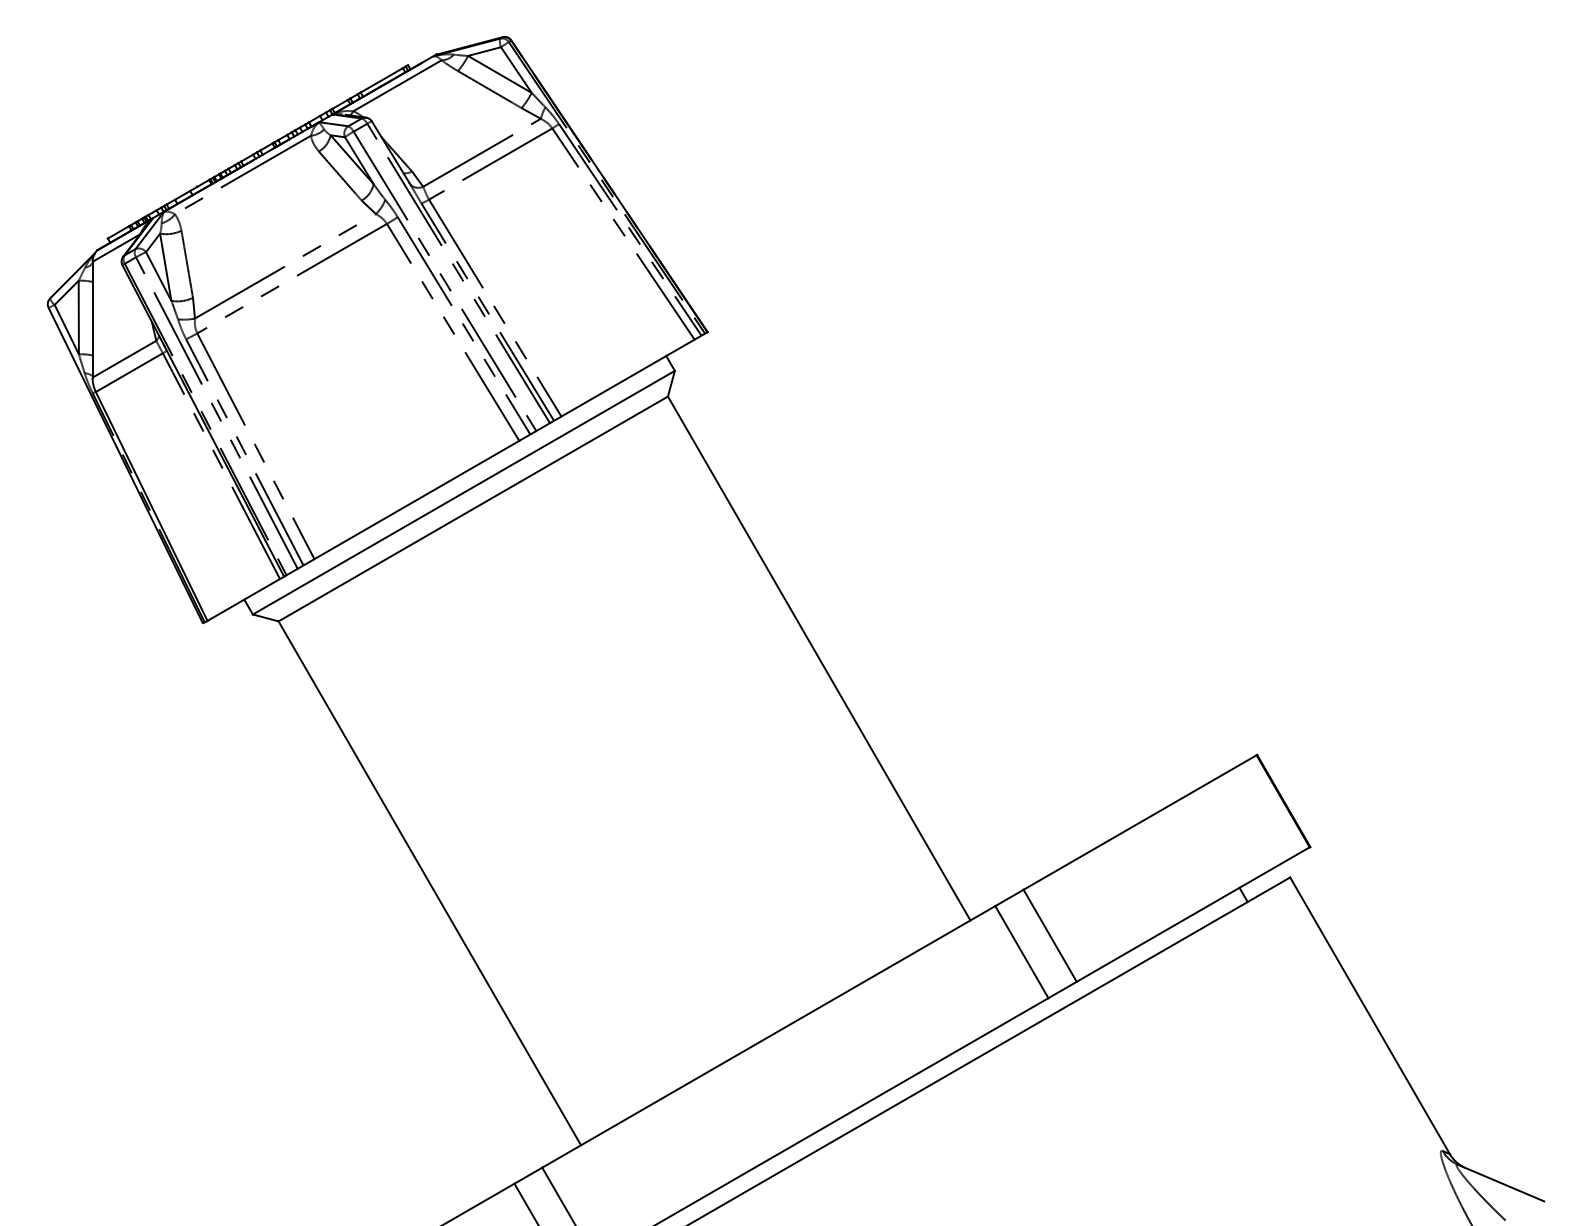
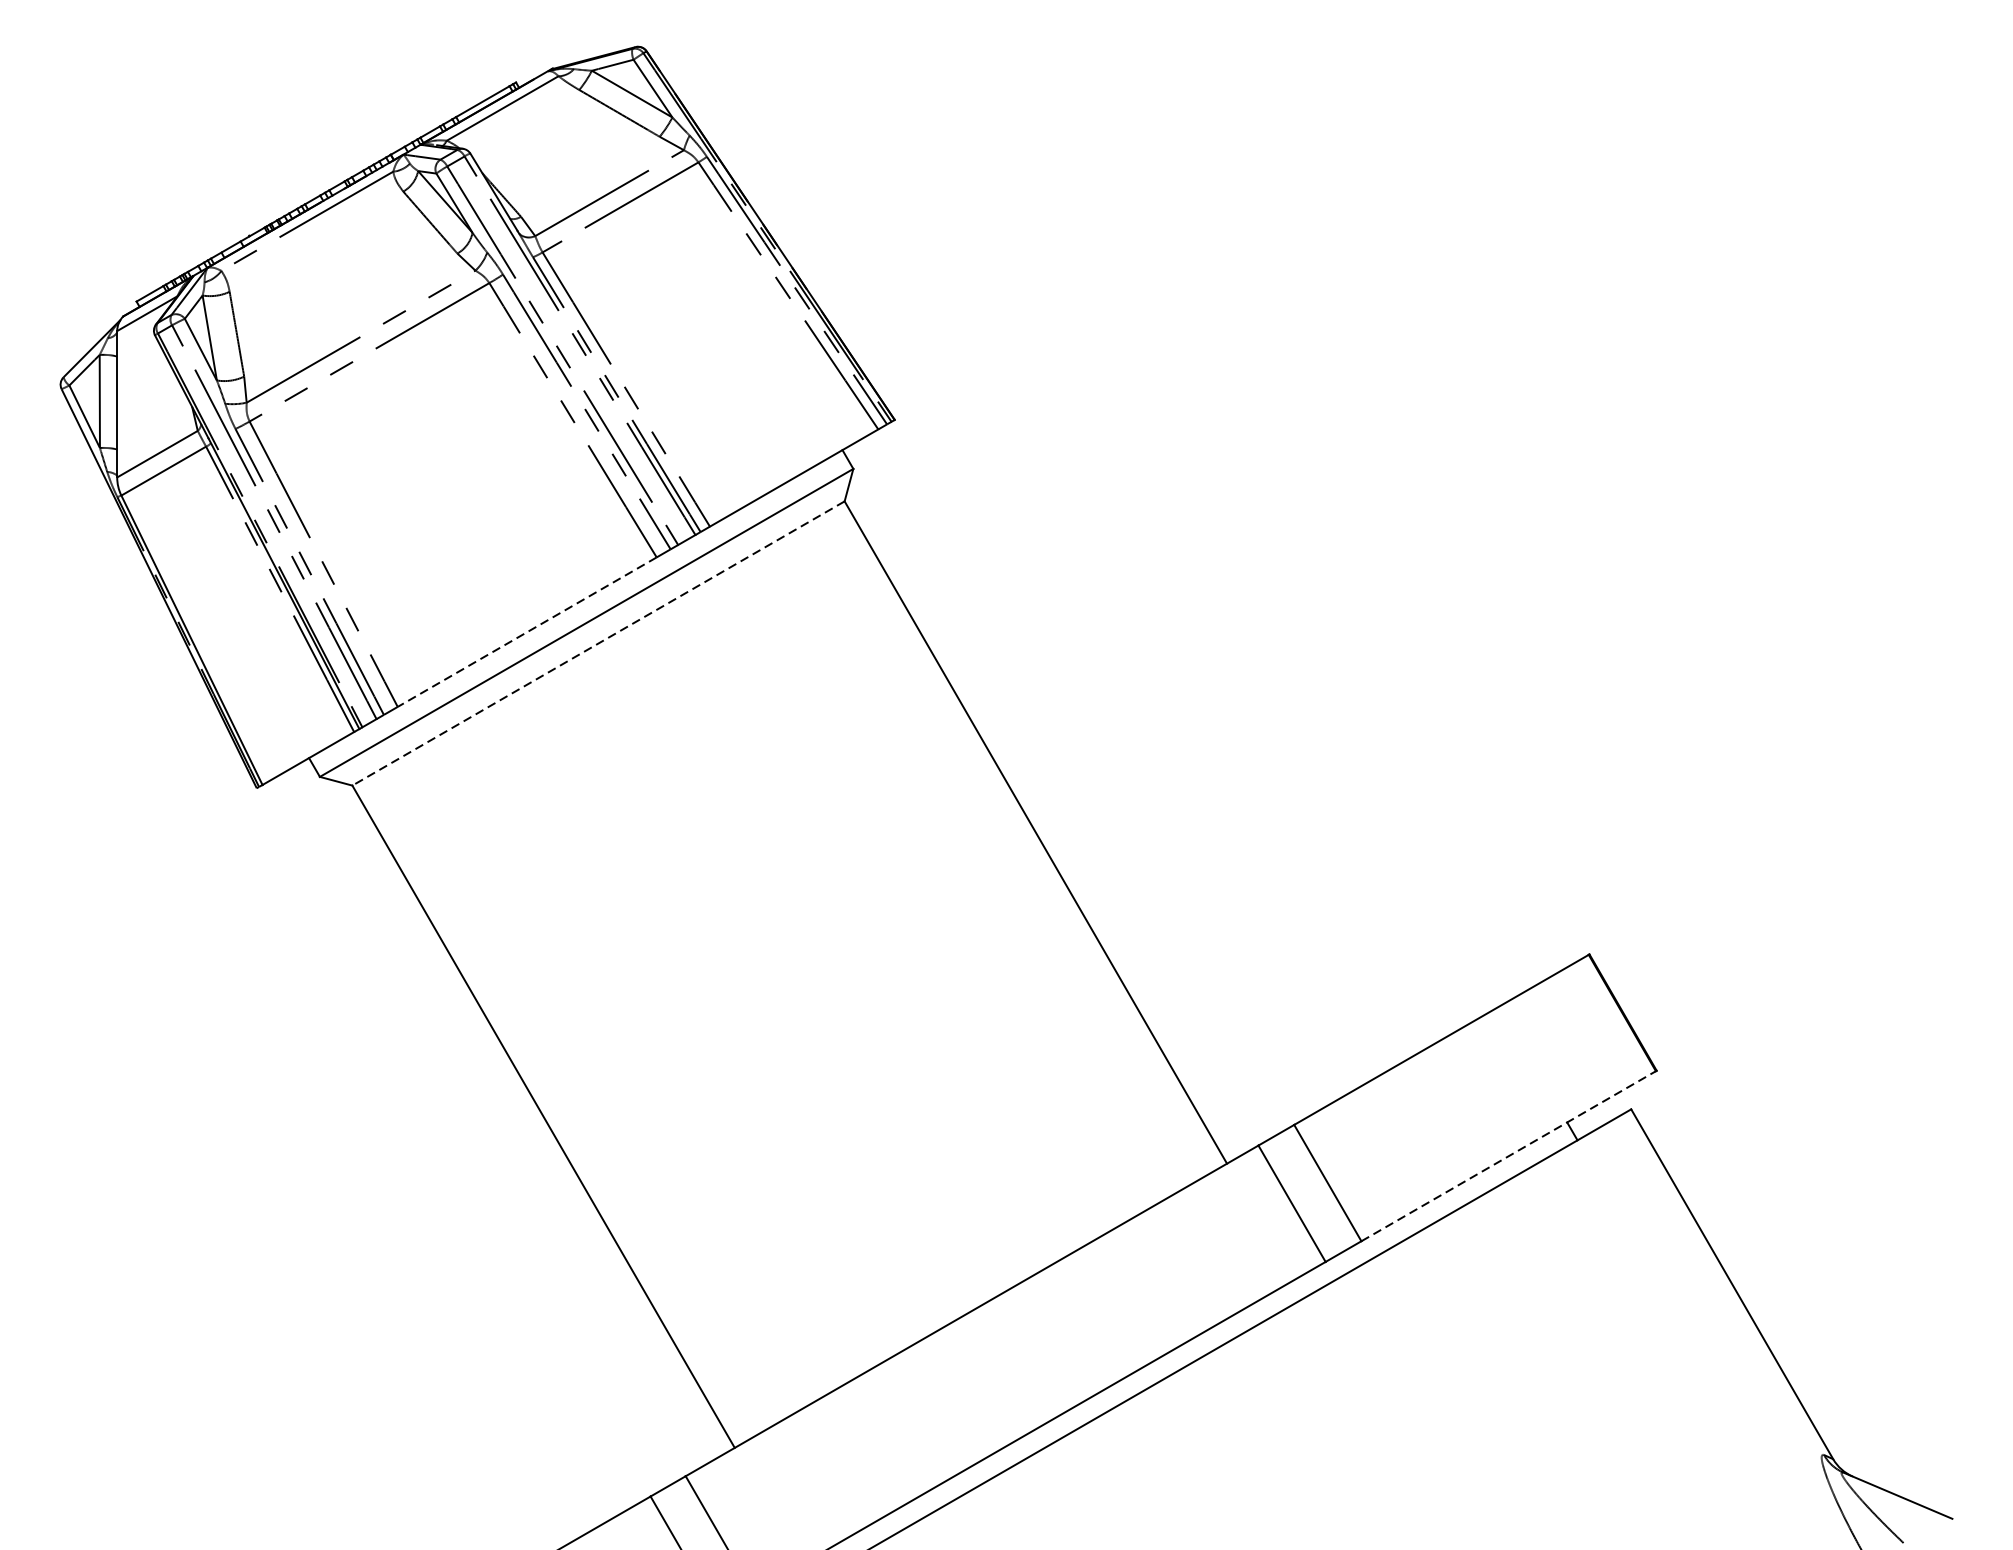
line: (416, 500) -> (526, 632), solid -> dashed
line: (473, 508) -> (598, 642), solid -> dashed
line: (1193, 914) -> (1509, 1156), solid -> dashed

